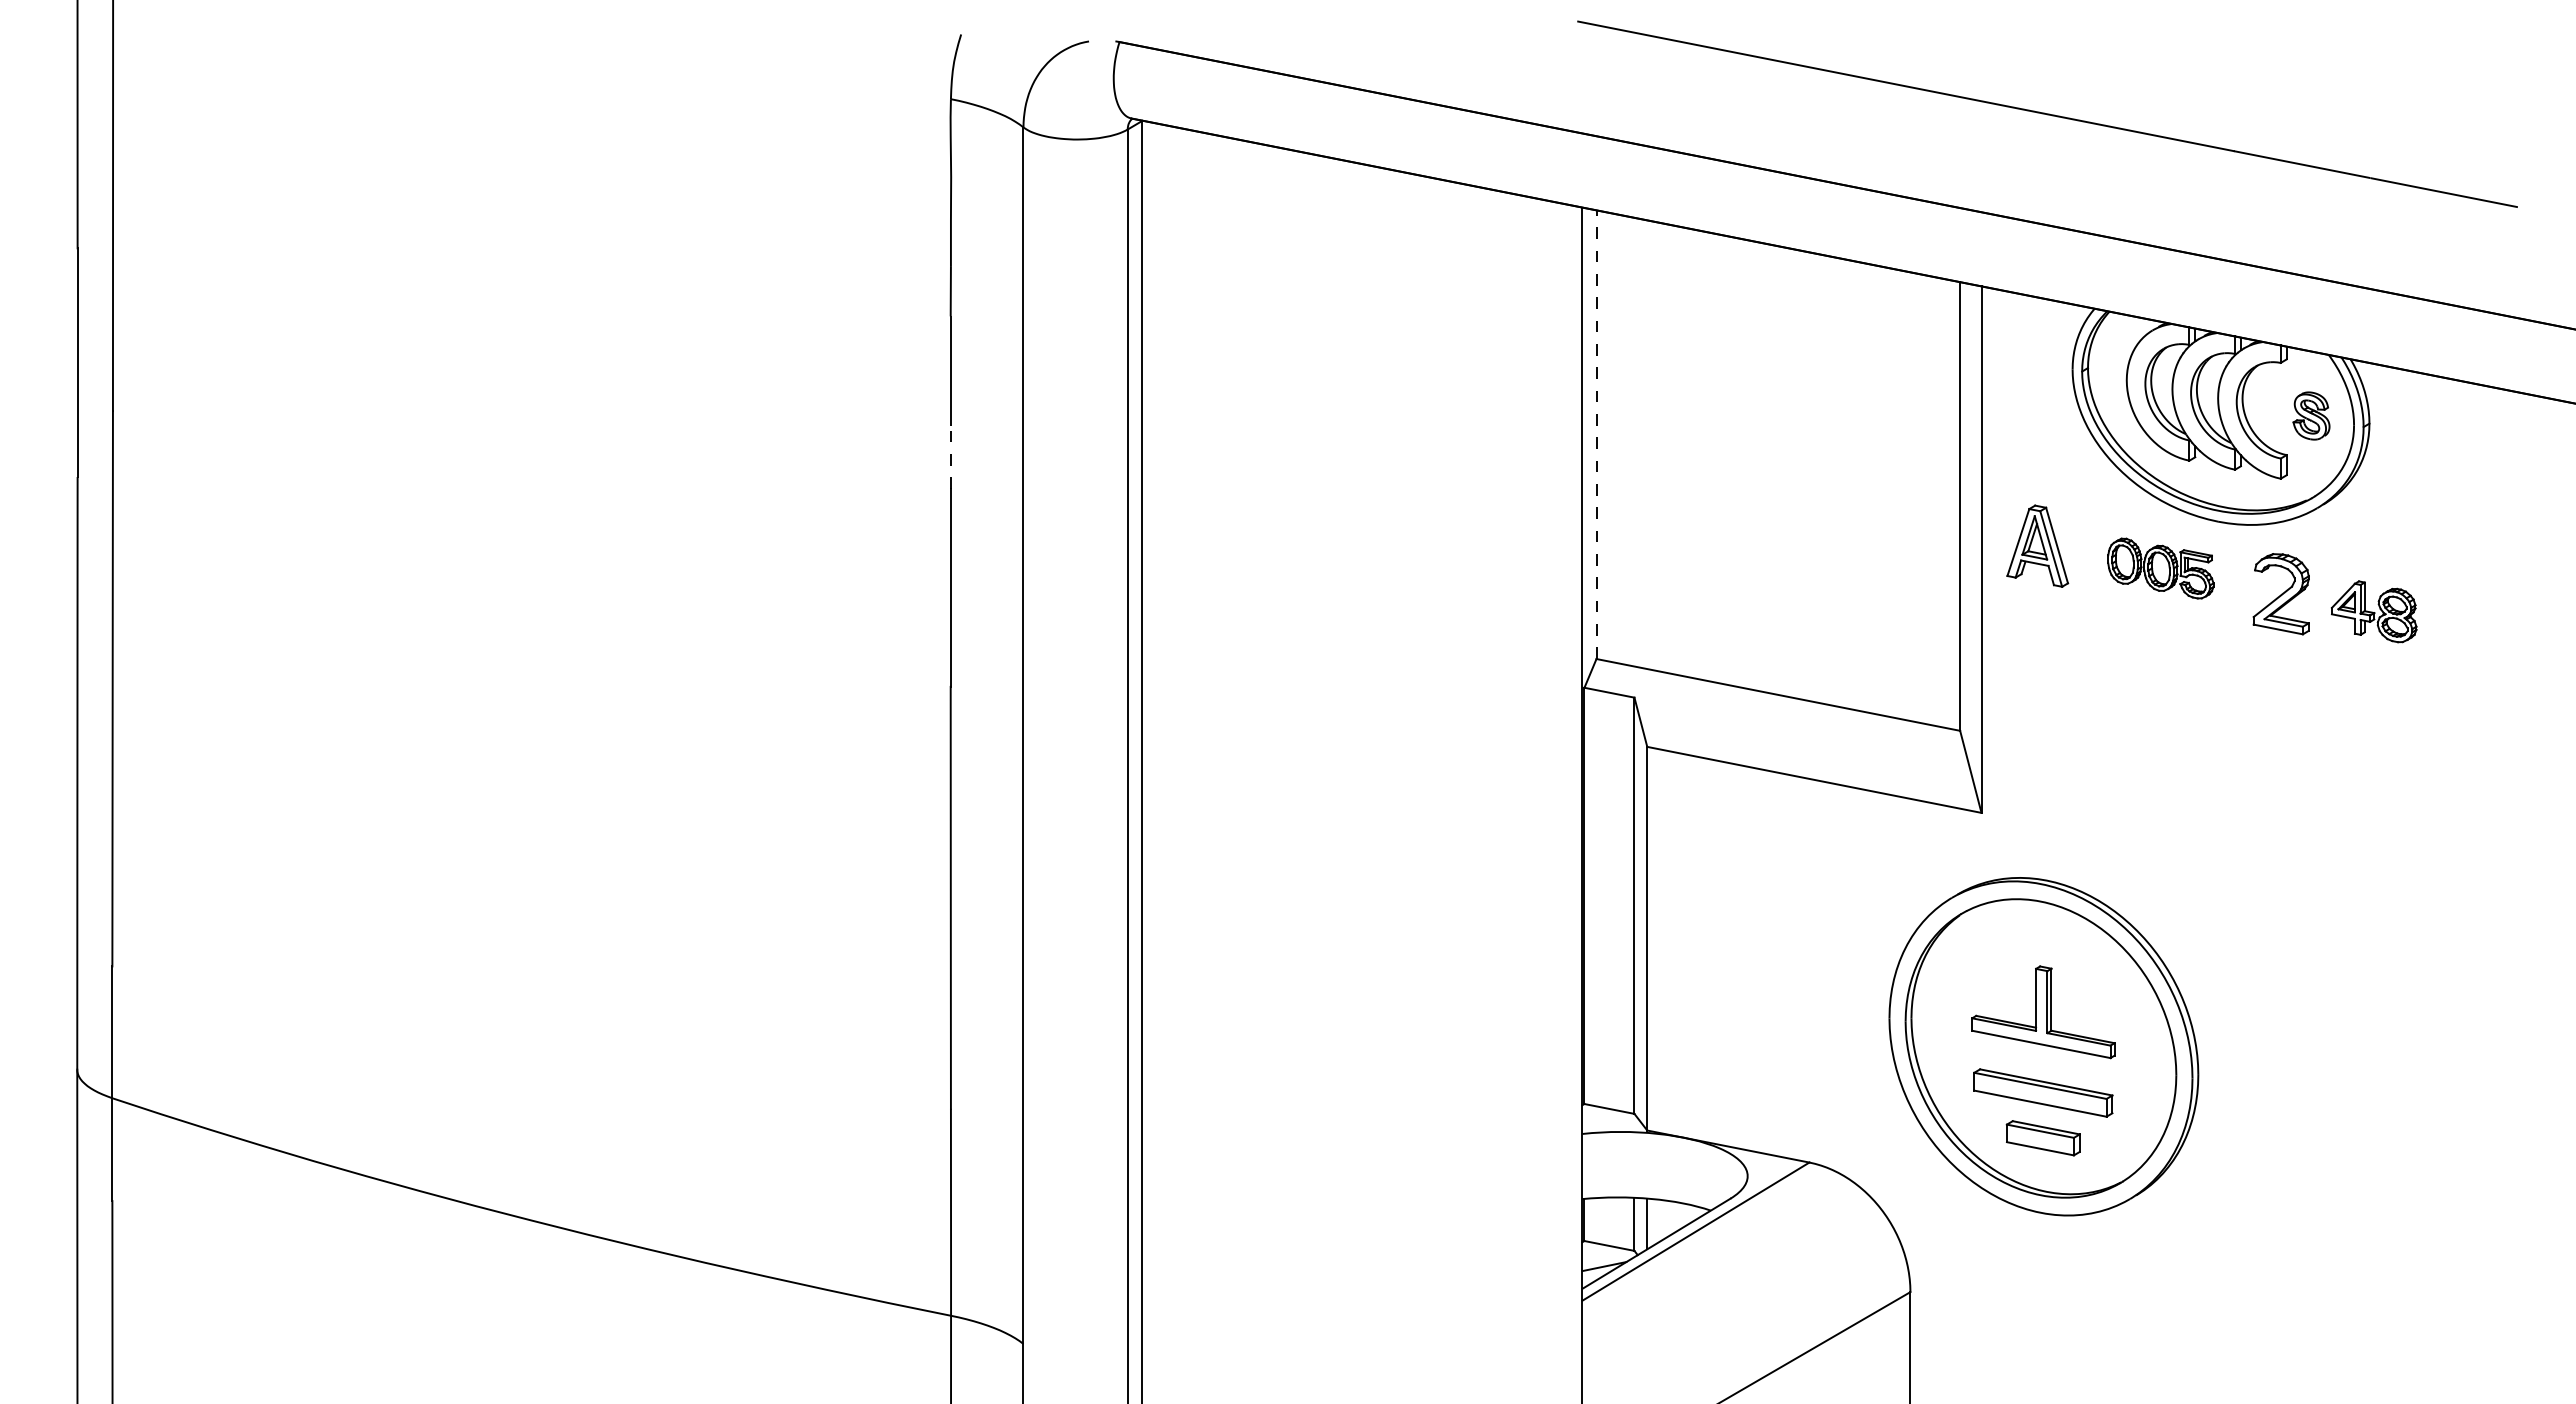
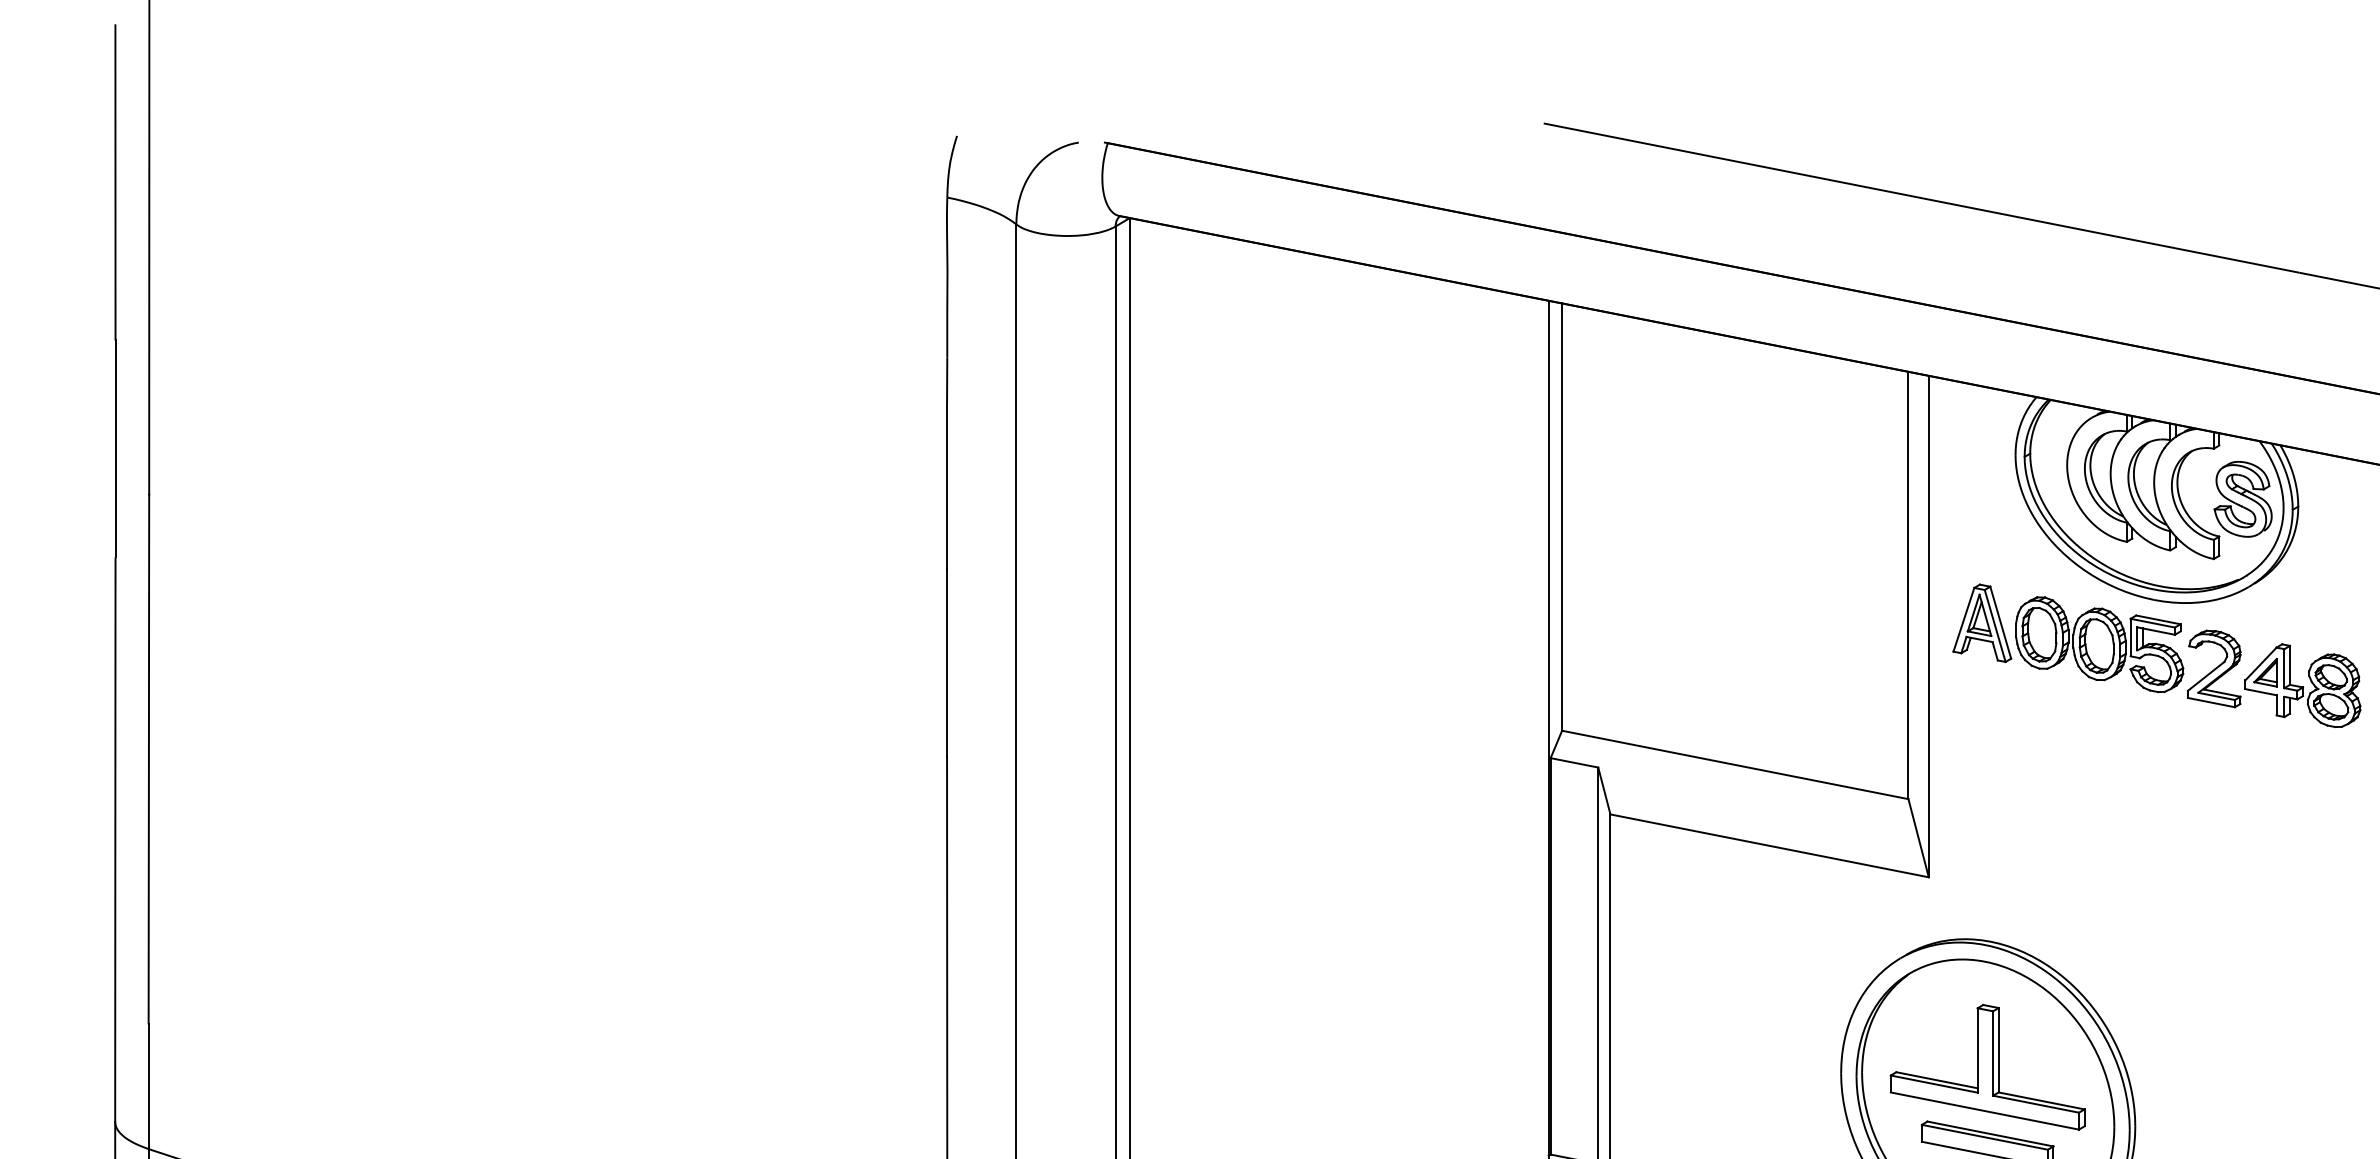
part: (2311, 415) -> (2243, 498), size x1.67
line: (1596, 434) -> (1562, 516), dashed -> solid
line: (950, 457) -> (946, 538), dashed -> solid
part: (2160, 568) -> (2099, 644), size x1.67
part: (2373, 611) -> (2302, 685), size x1.43
part: (2043, 1011) -> (1987, 1066), size x1.43

